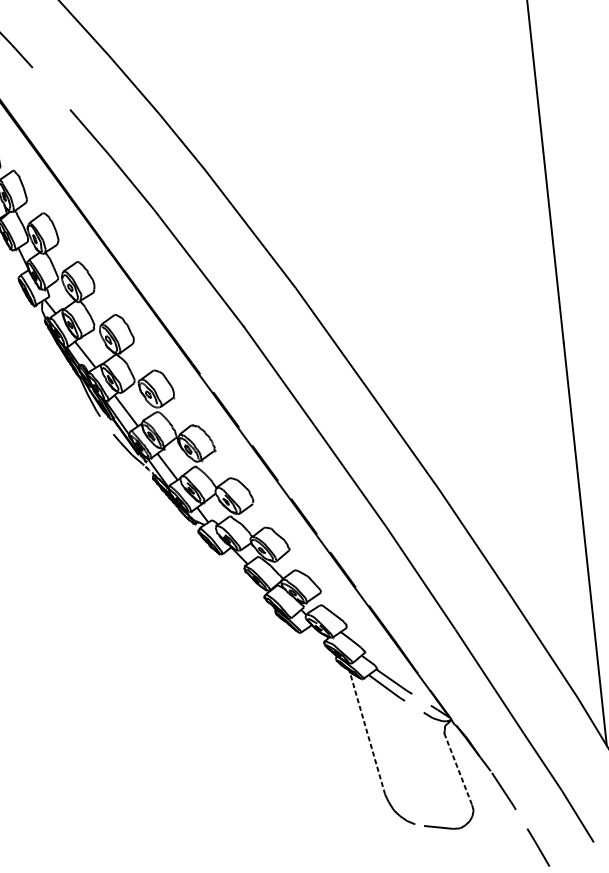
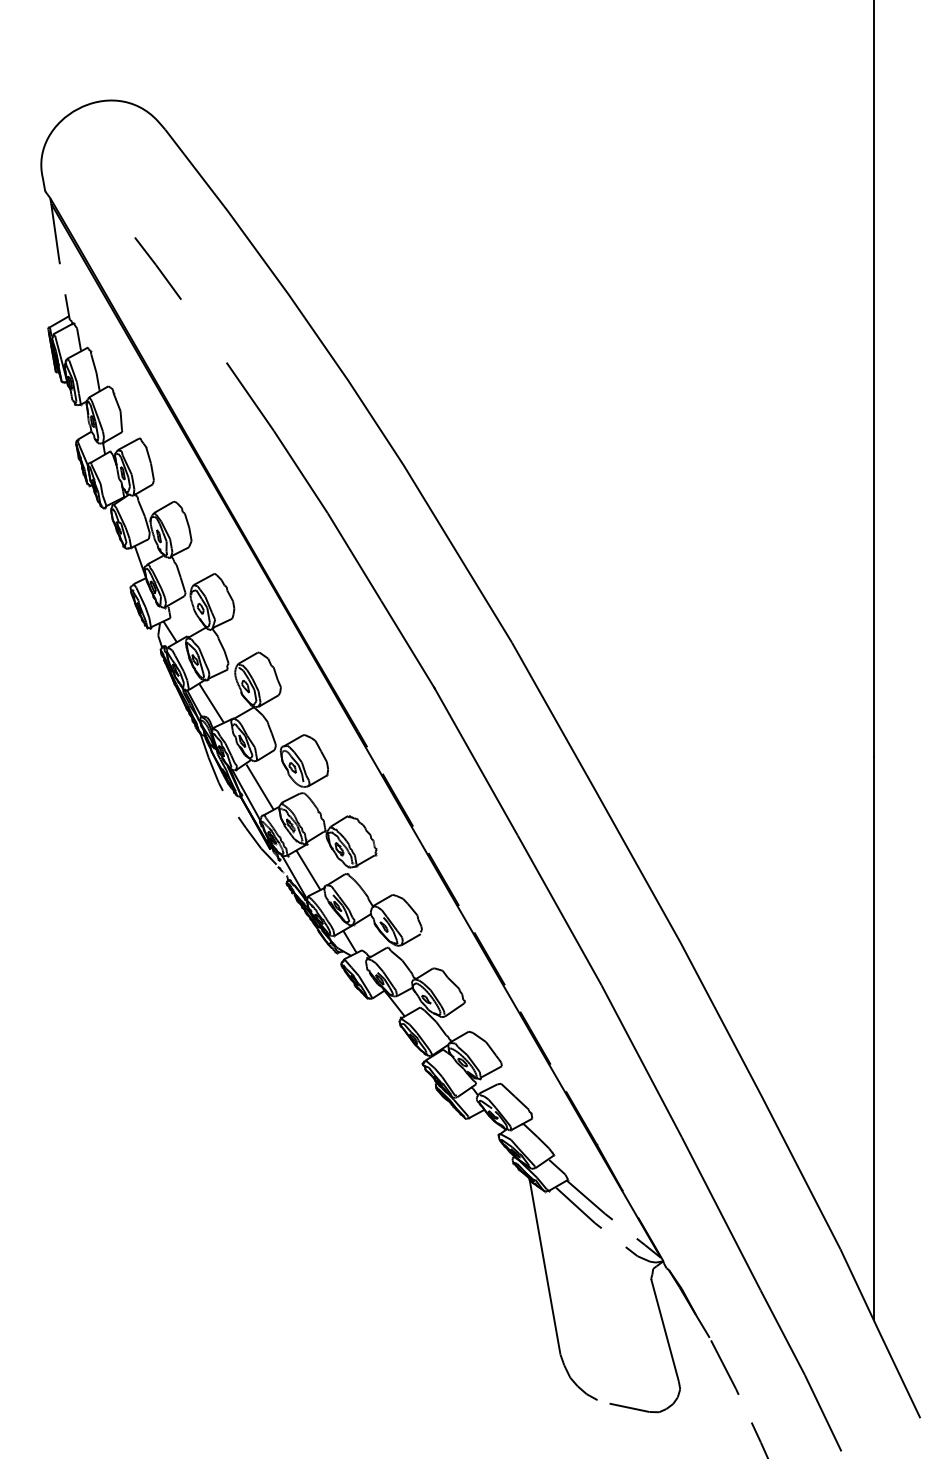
line: (366, 732) -> (544, 1266), dashed -> solid
line: (458, 769) -> (665, 1330), dashed -> solid

